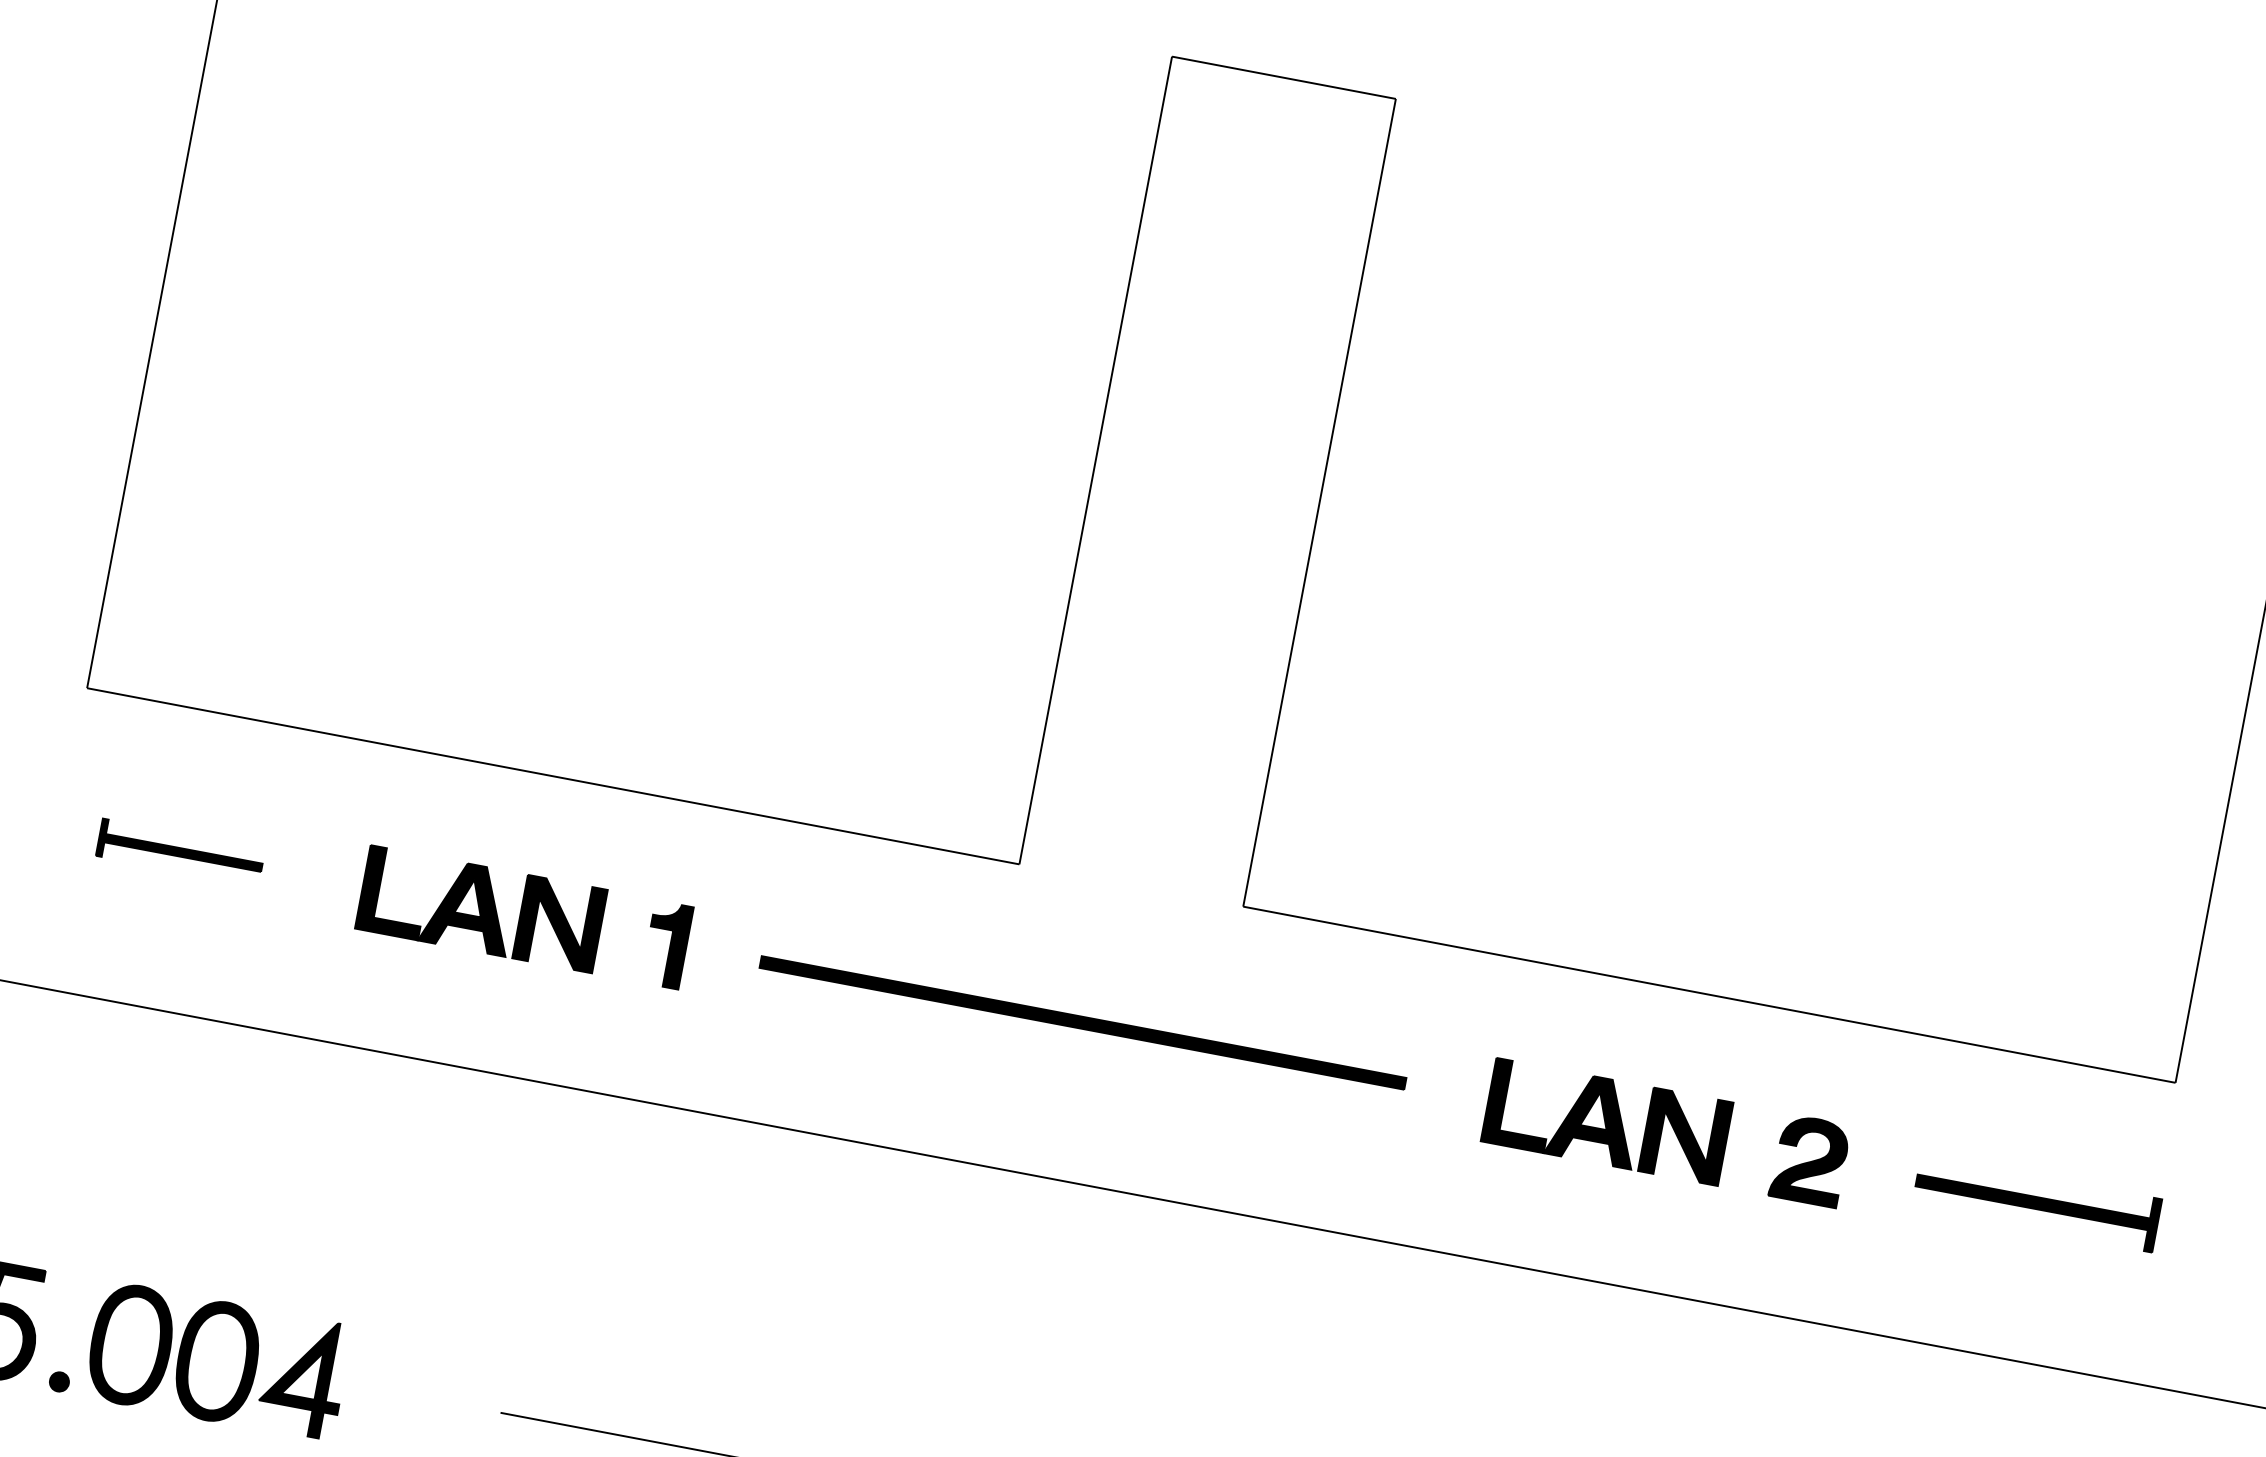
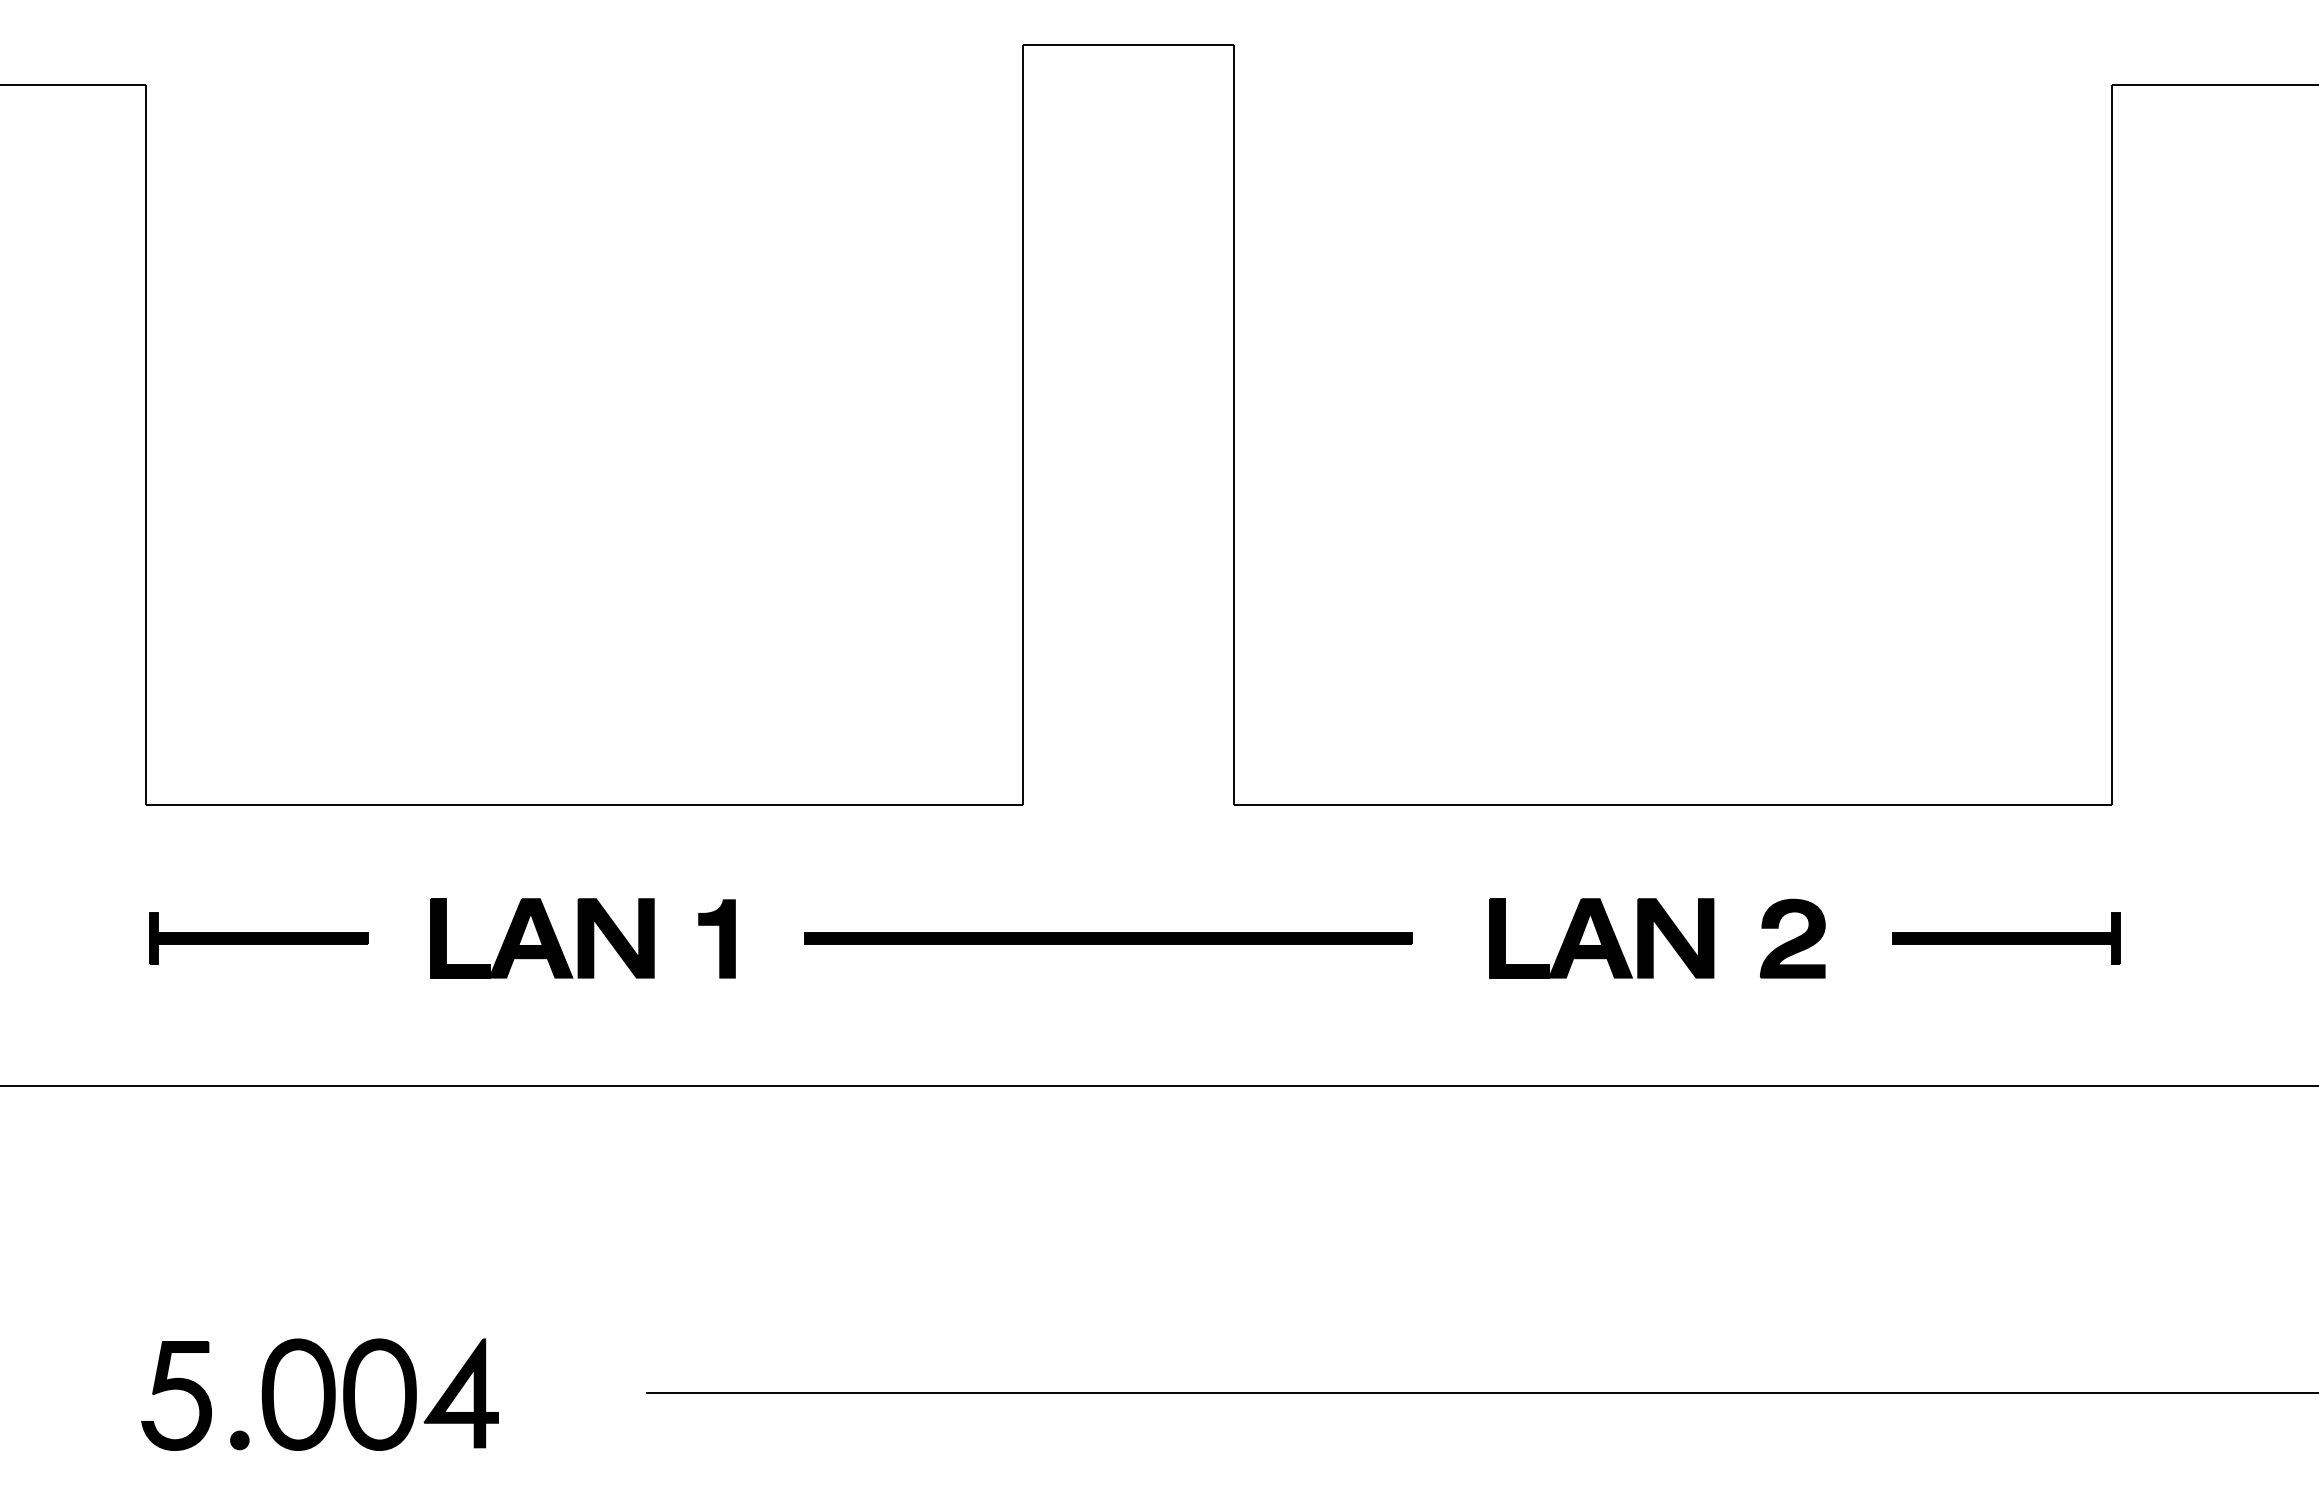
part: (180, 852) -> (258, 938), size x1.43

